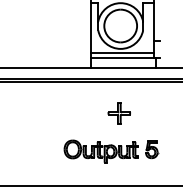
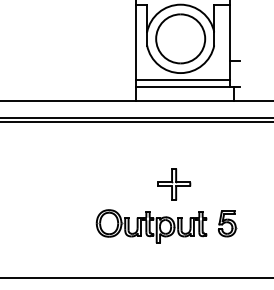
part: (118, 113) -> (172, 184), moved

